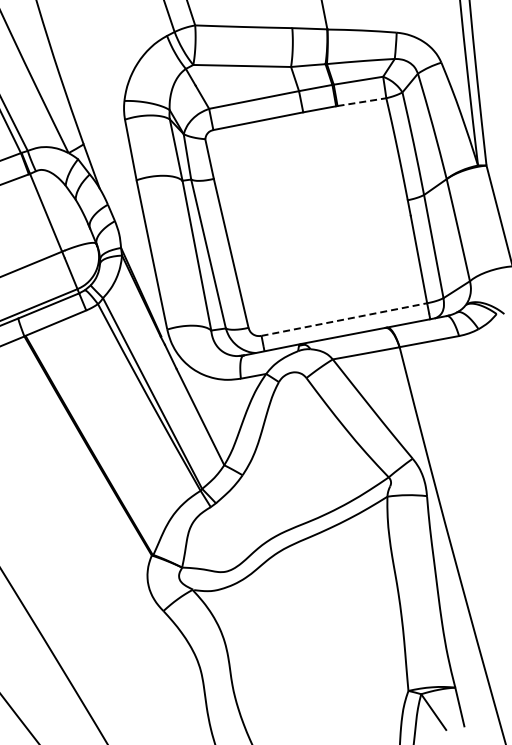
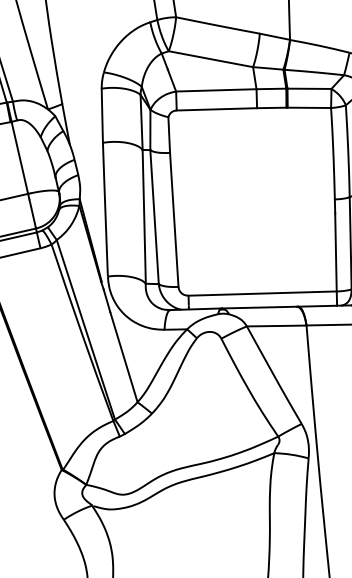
line: (361, 102) -> (308, 108), dashed -> solid
line: (344, 319) -> (262, 293), dashed -> solid

